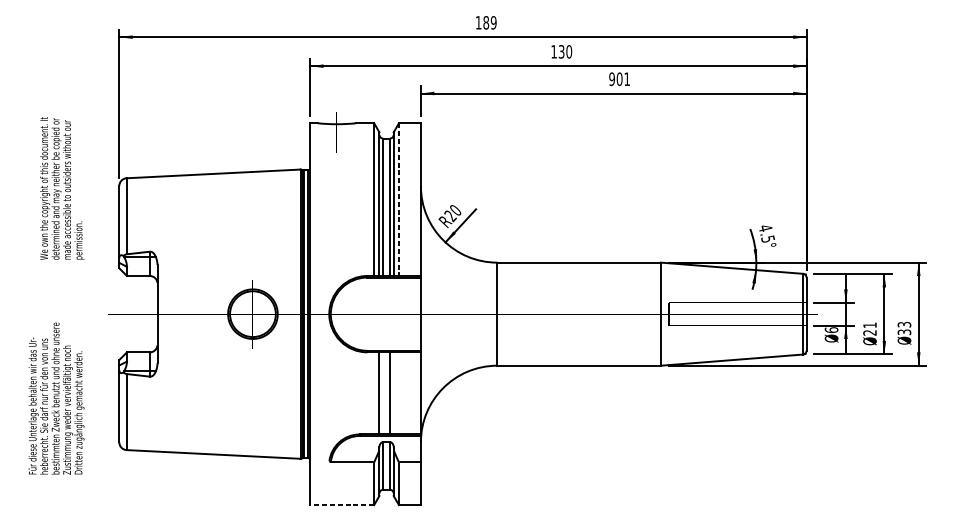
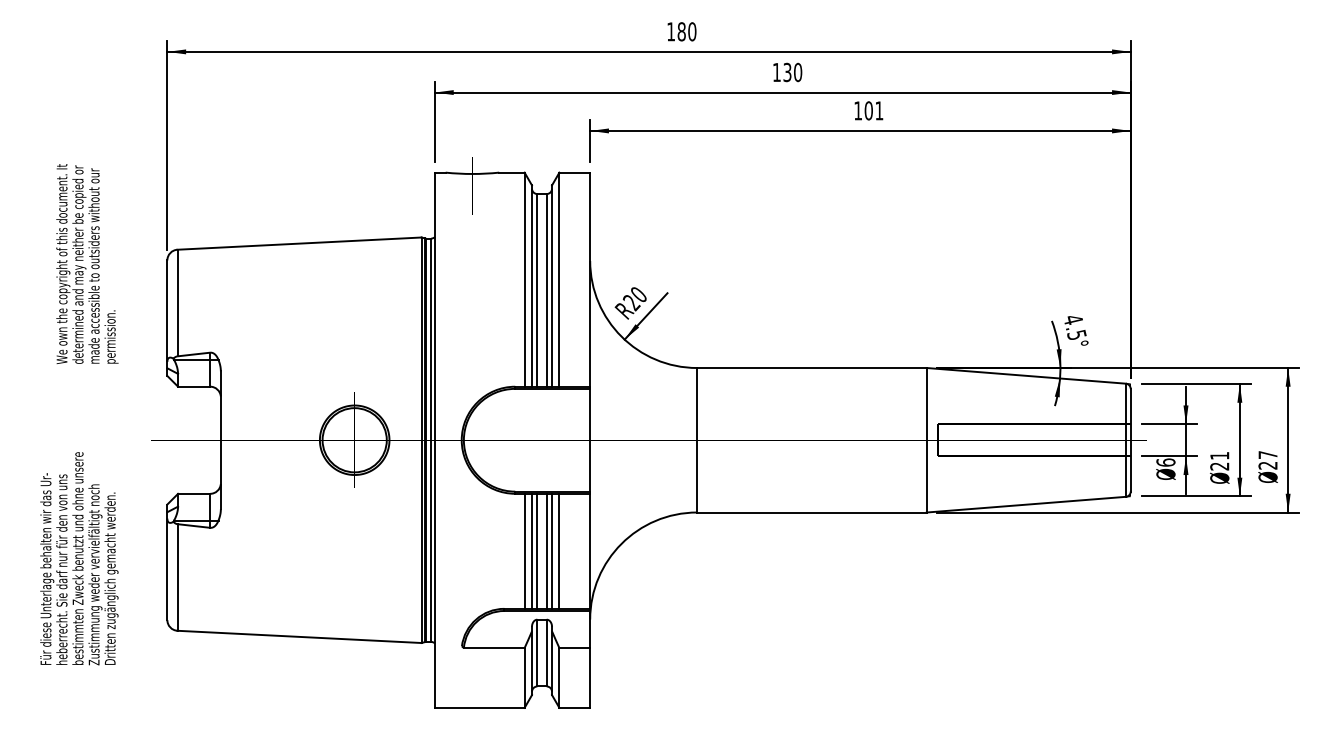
text: (493, 22) -> (692, 31), 189 -> 180
text: (612, 78) -> (858, 110), 901 -> 101
line: (399, 200) -> (559, 280), dashed -> solid
text: (904, 328) -> (1267, 460), 33 -> 27
line: (374, 392) -> (524, 550), added
line: (383, 392) -> (537, 550), added
line: (394, 392) -> (552, 550), added
line: (399, 392) -> (559, 550), added
line: (341, 504) -> (479, 707), dashed -> solid

